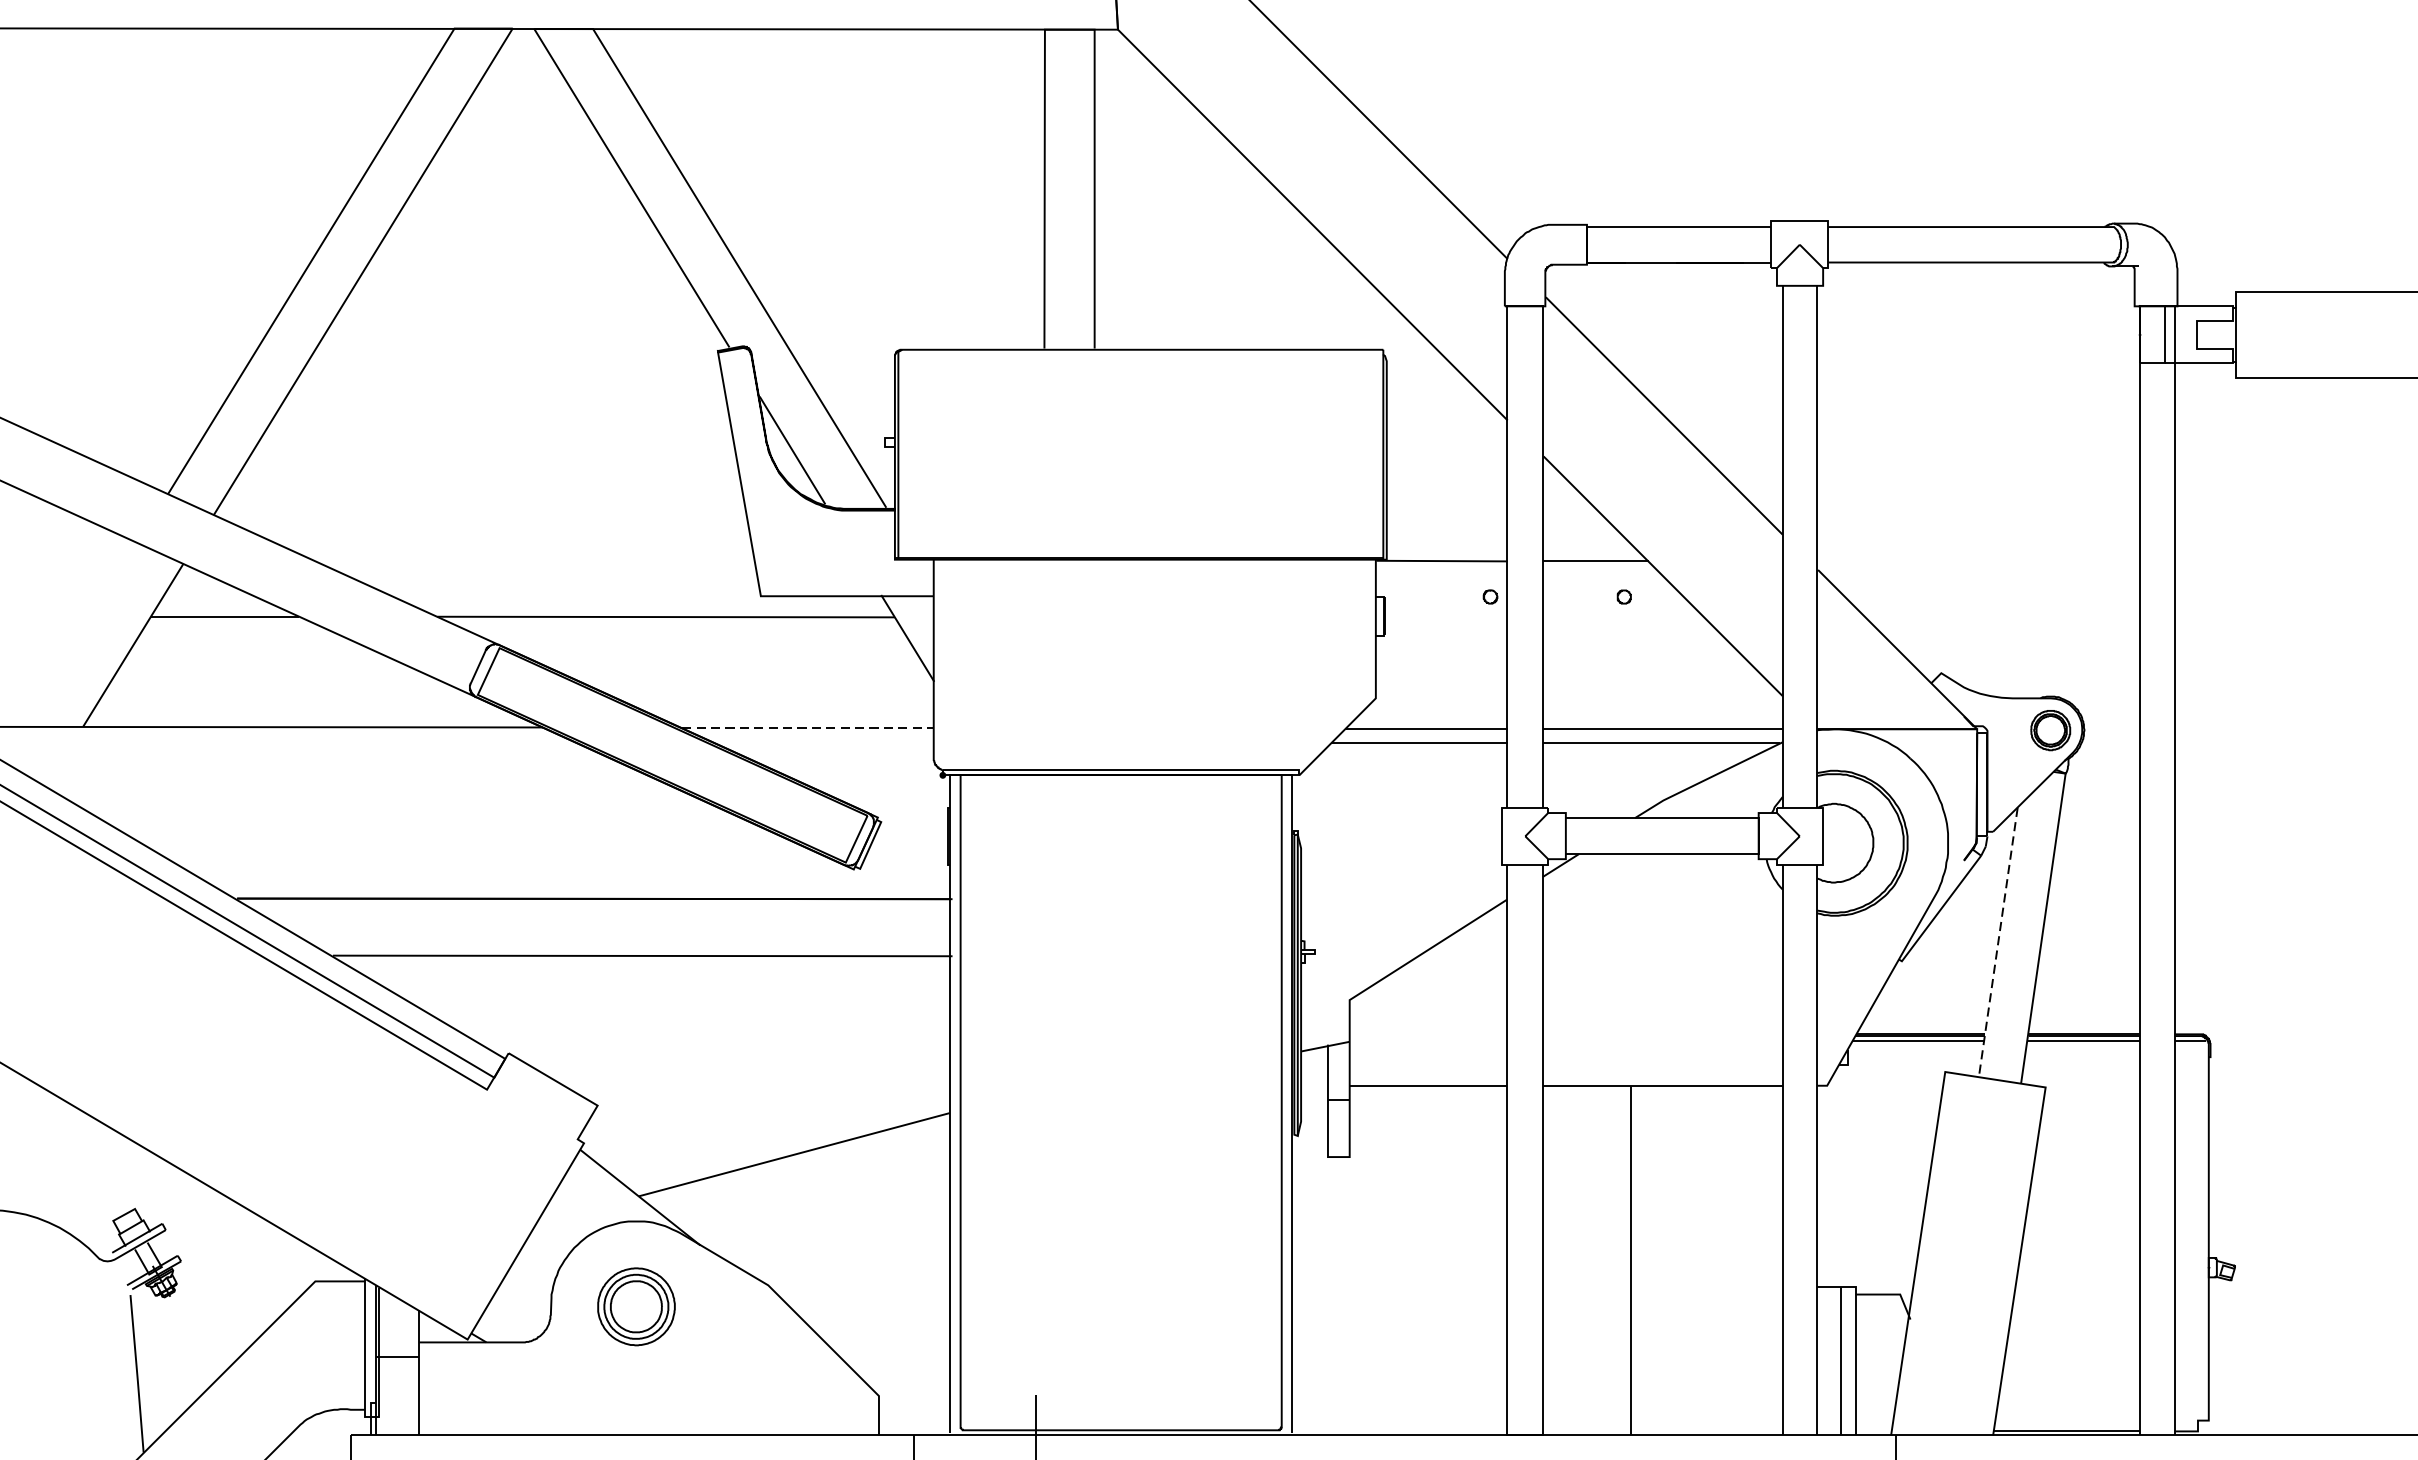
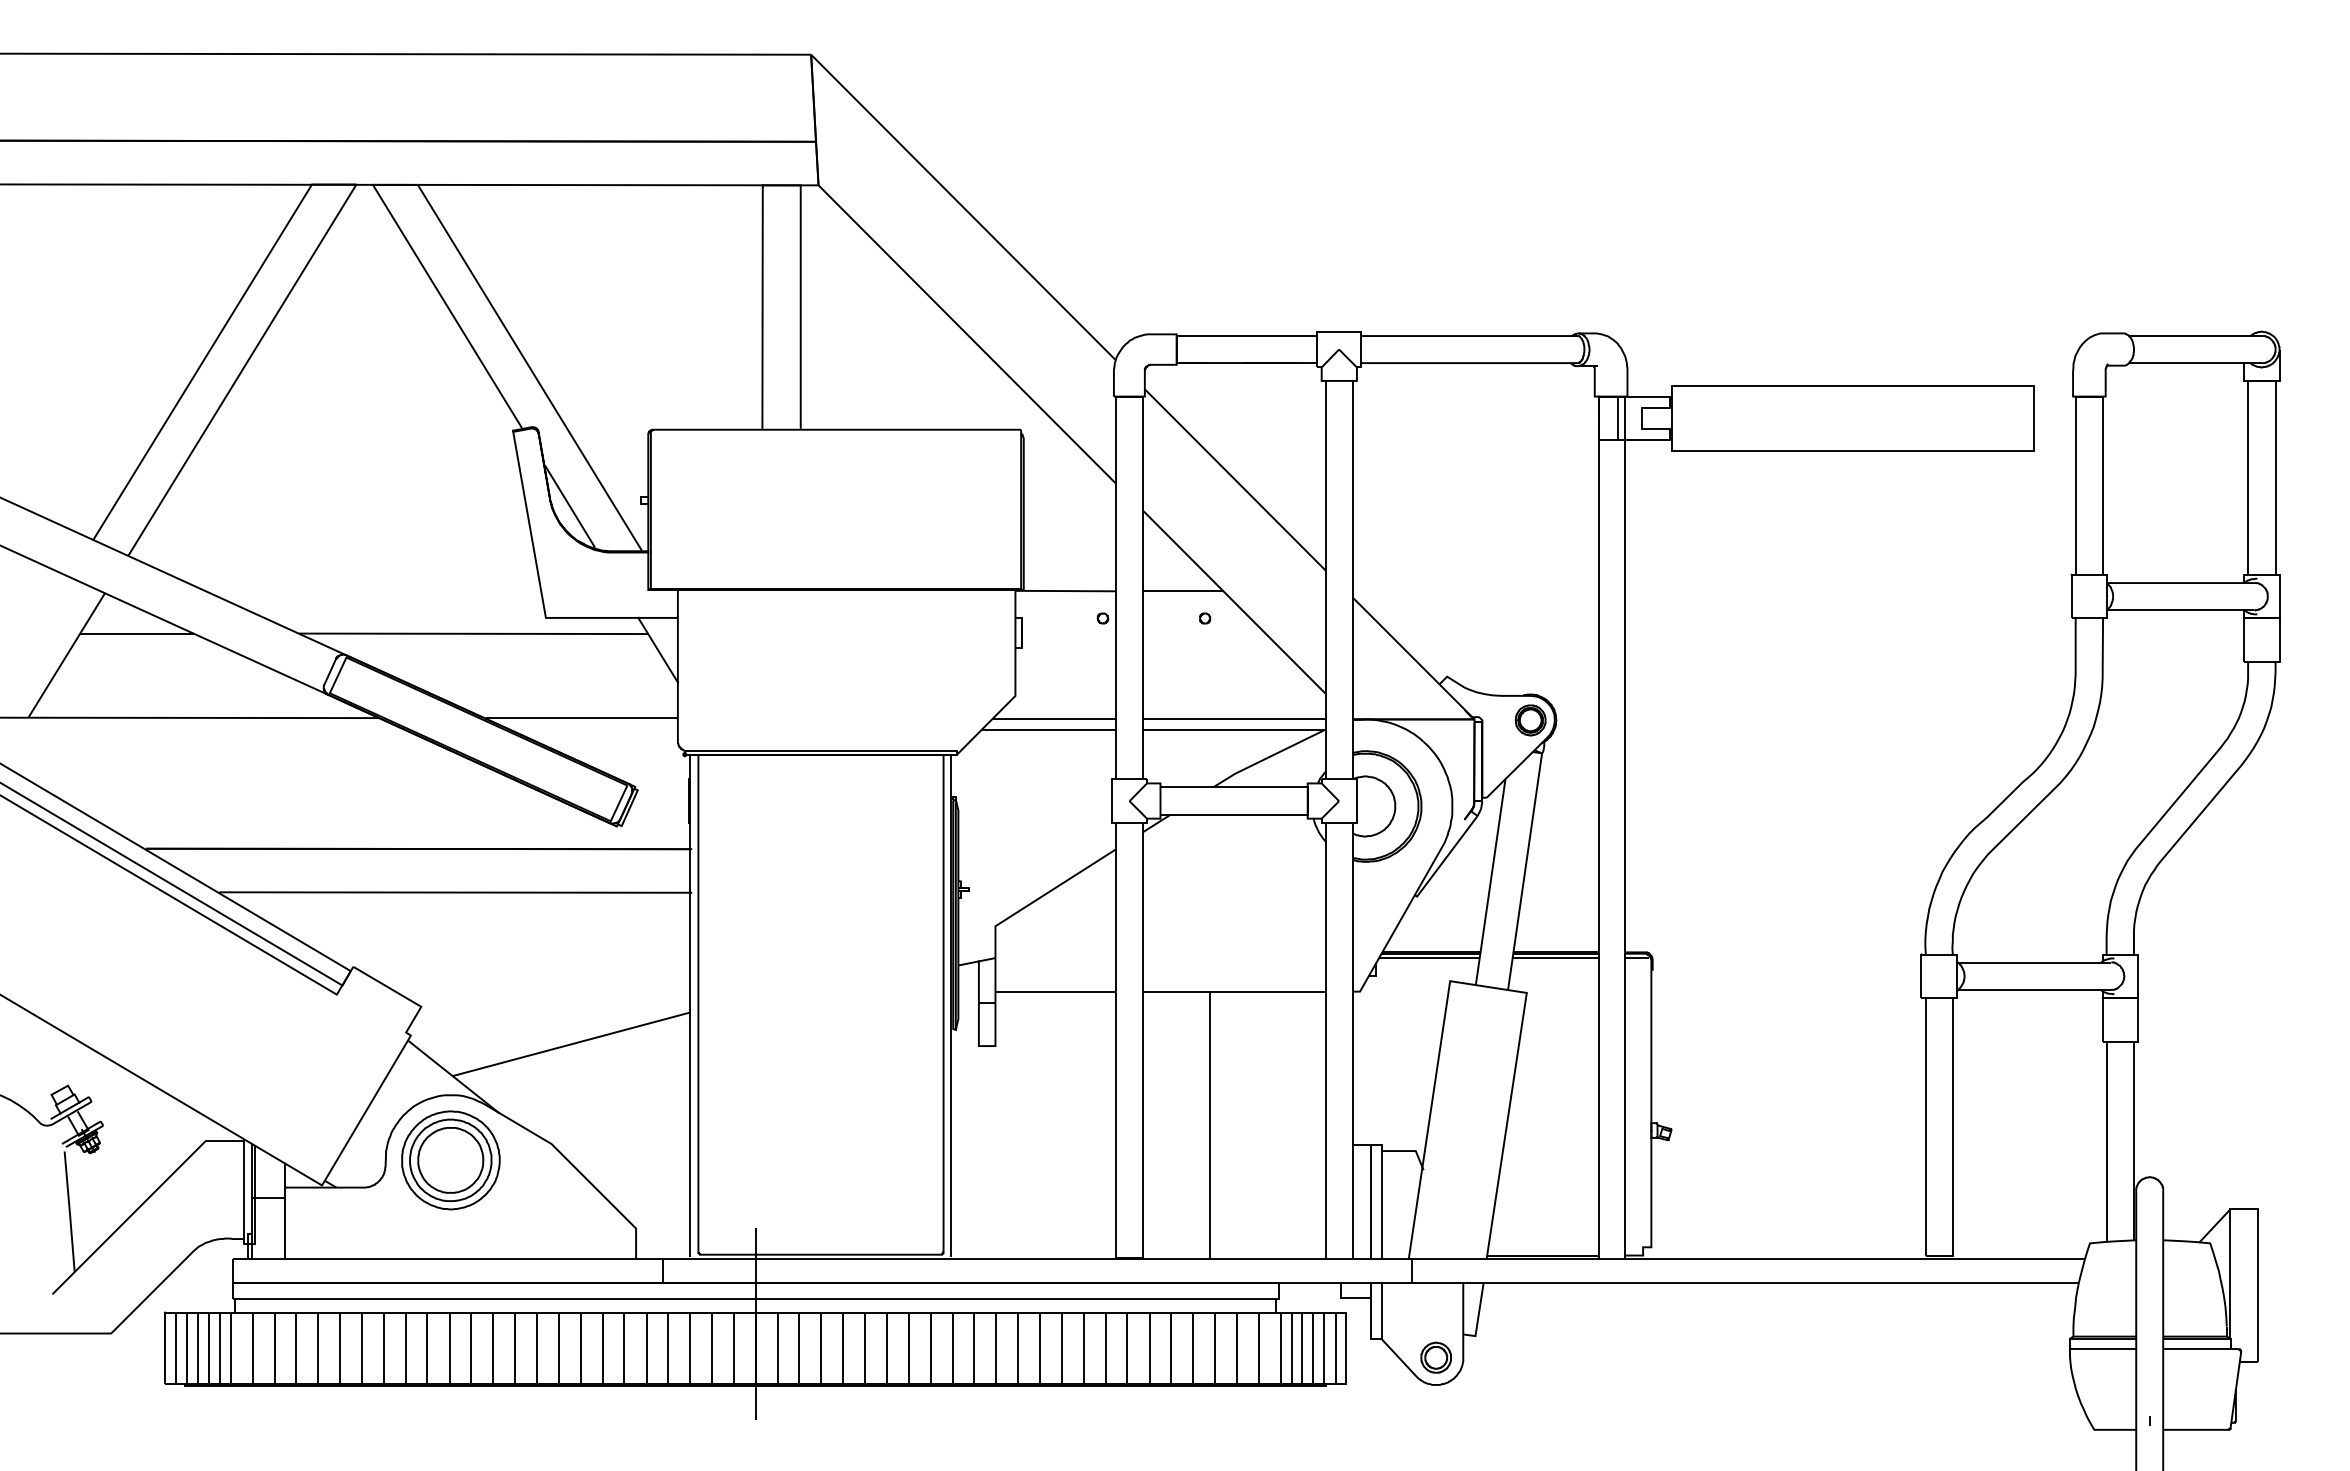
line: (808, 727) -> (582, 718), dashed -> solid
line: (1998, 942) -> (1490, 882), dashed -> solid
part: (635, 1306) -> (450, 1160), size x1.67

